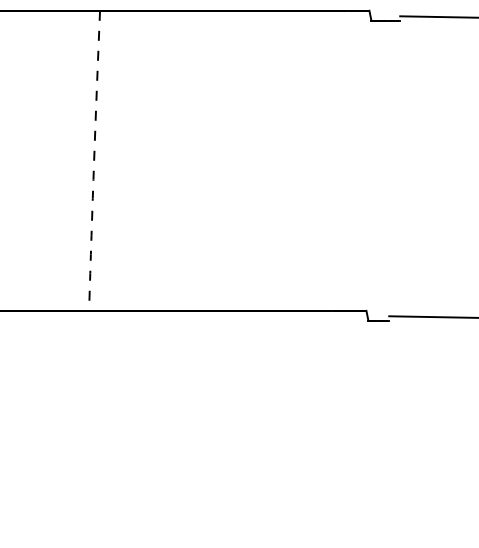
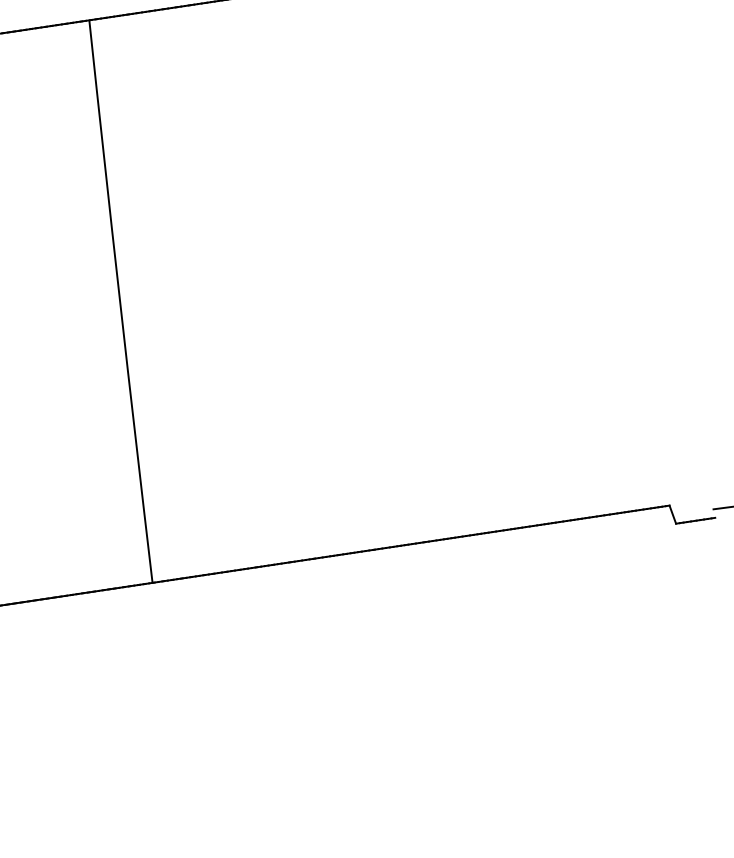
arc: (94, 160) -> (120, 301), dashed -> solid

